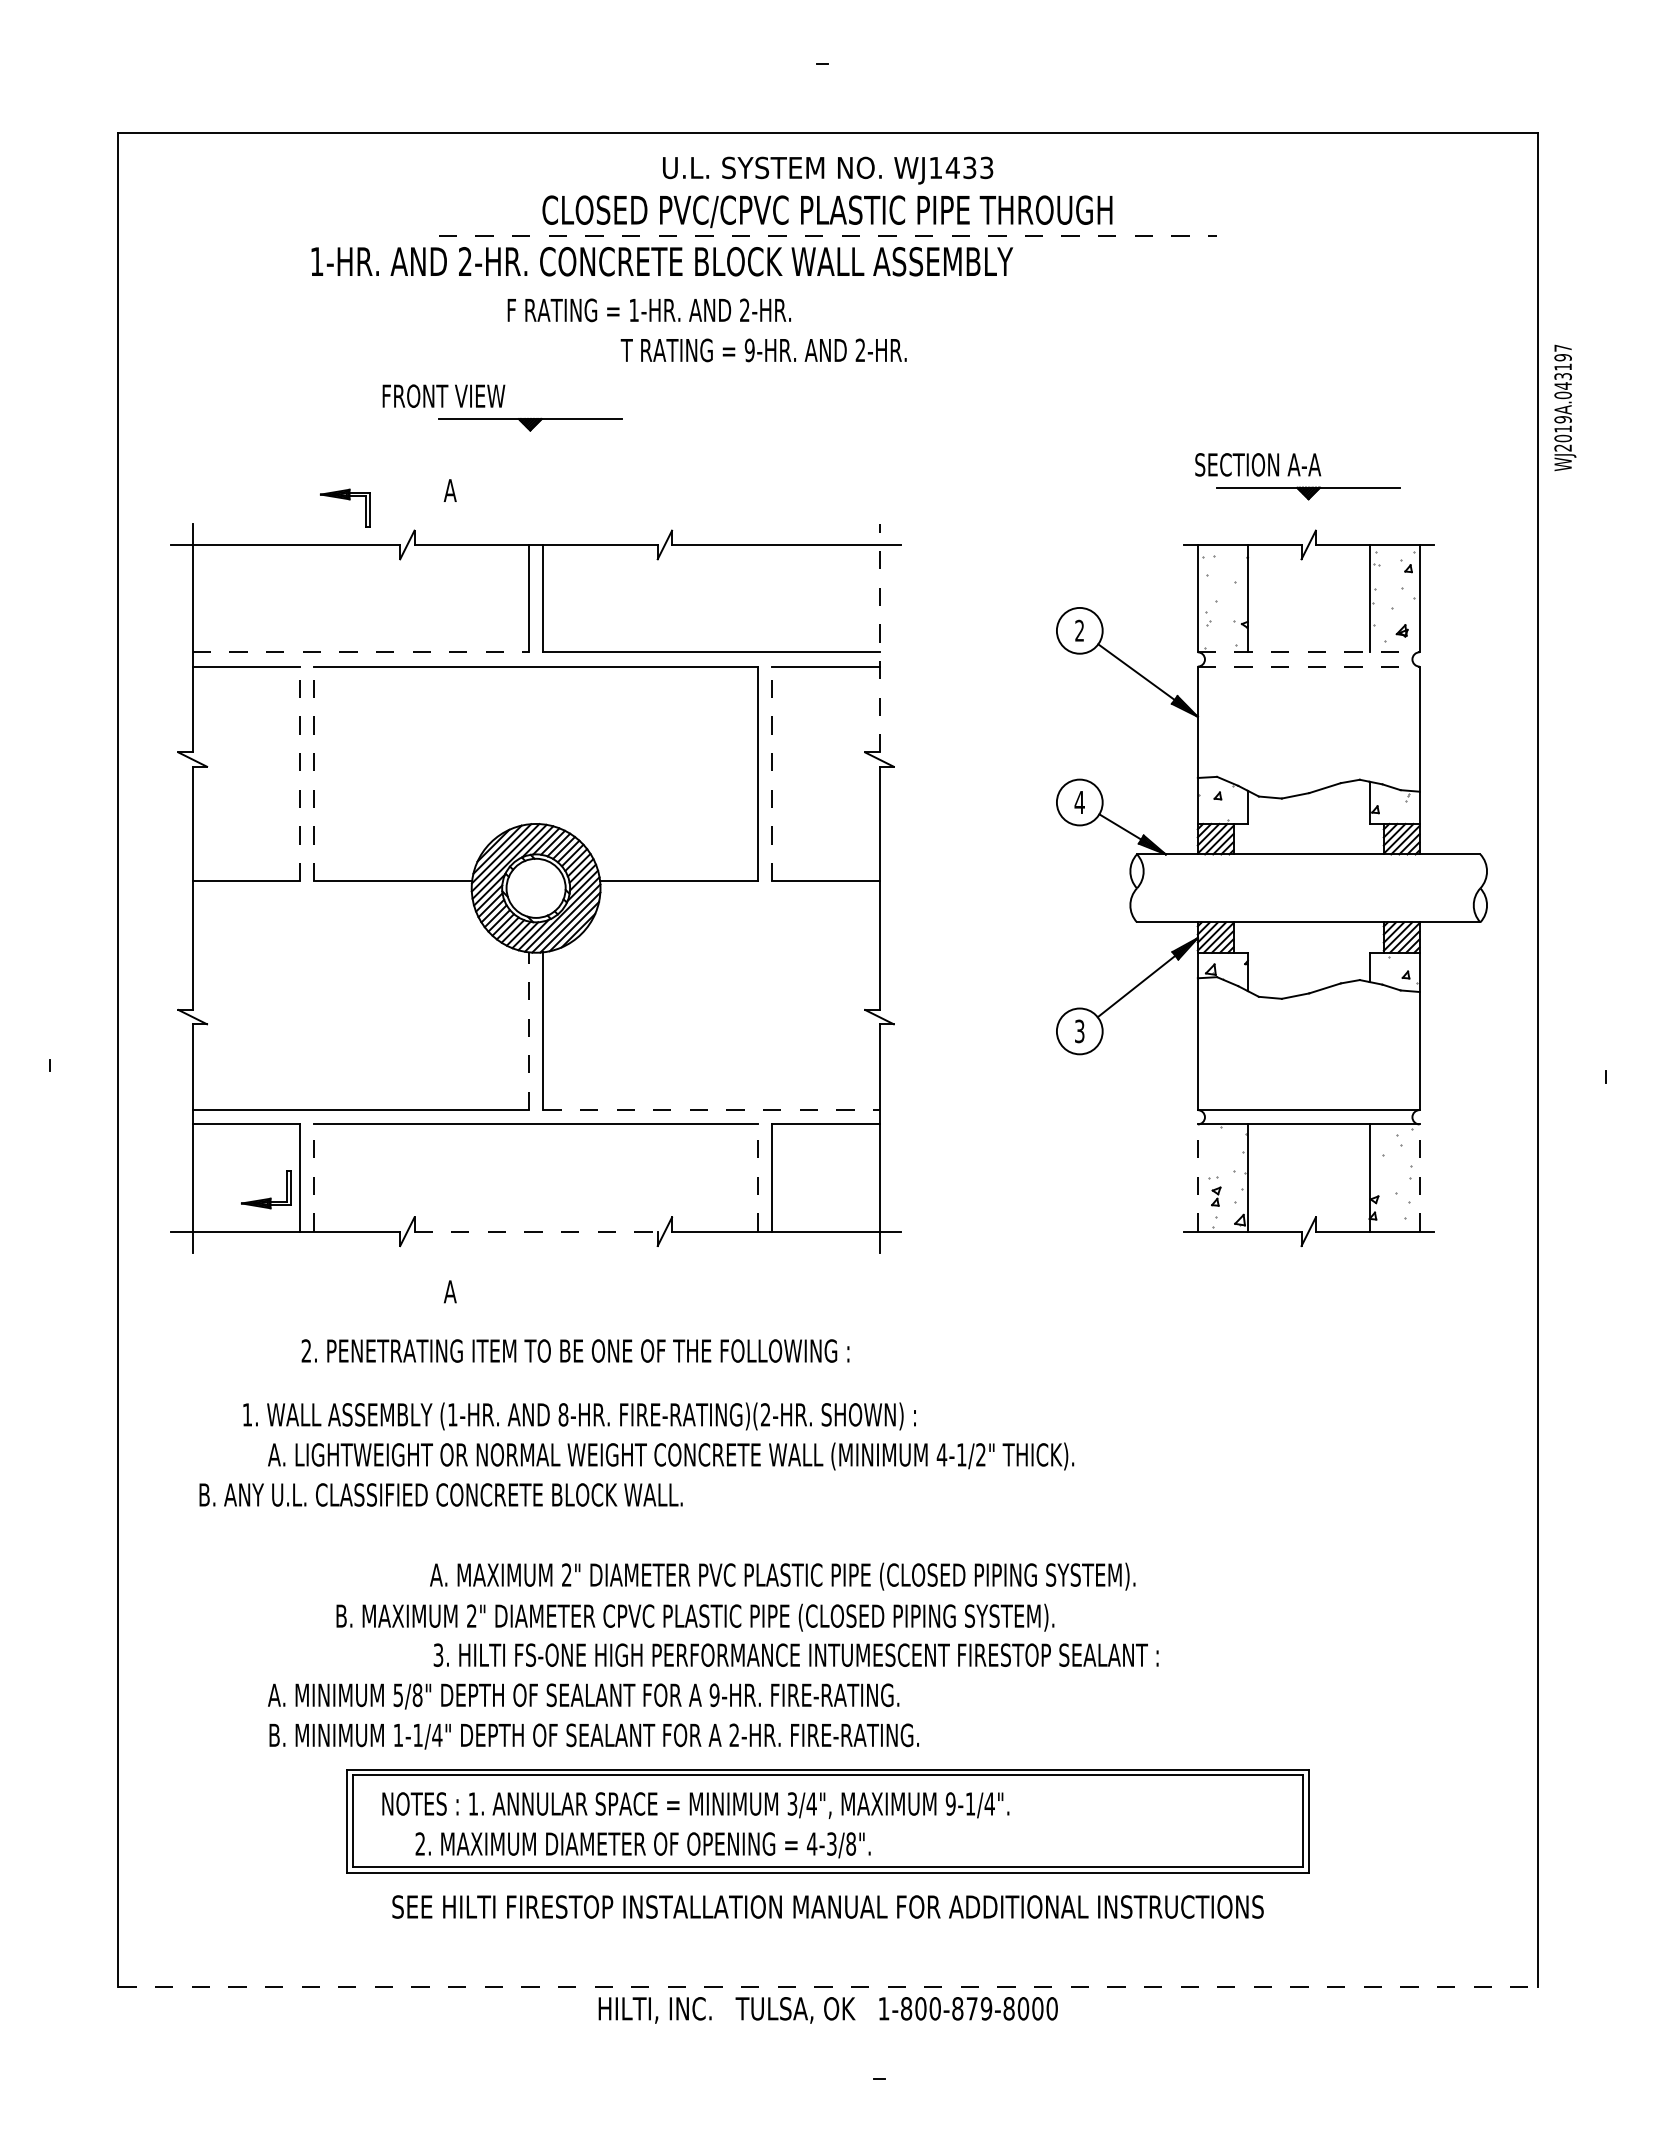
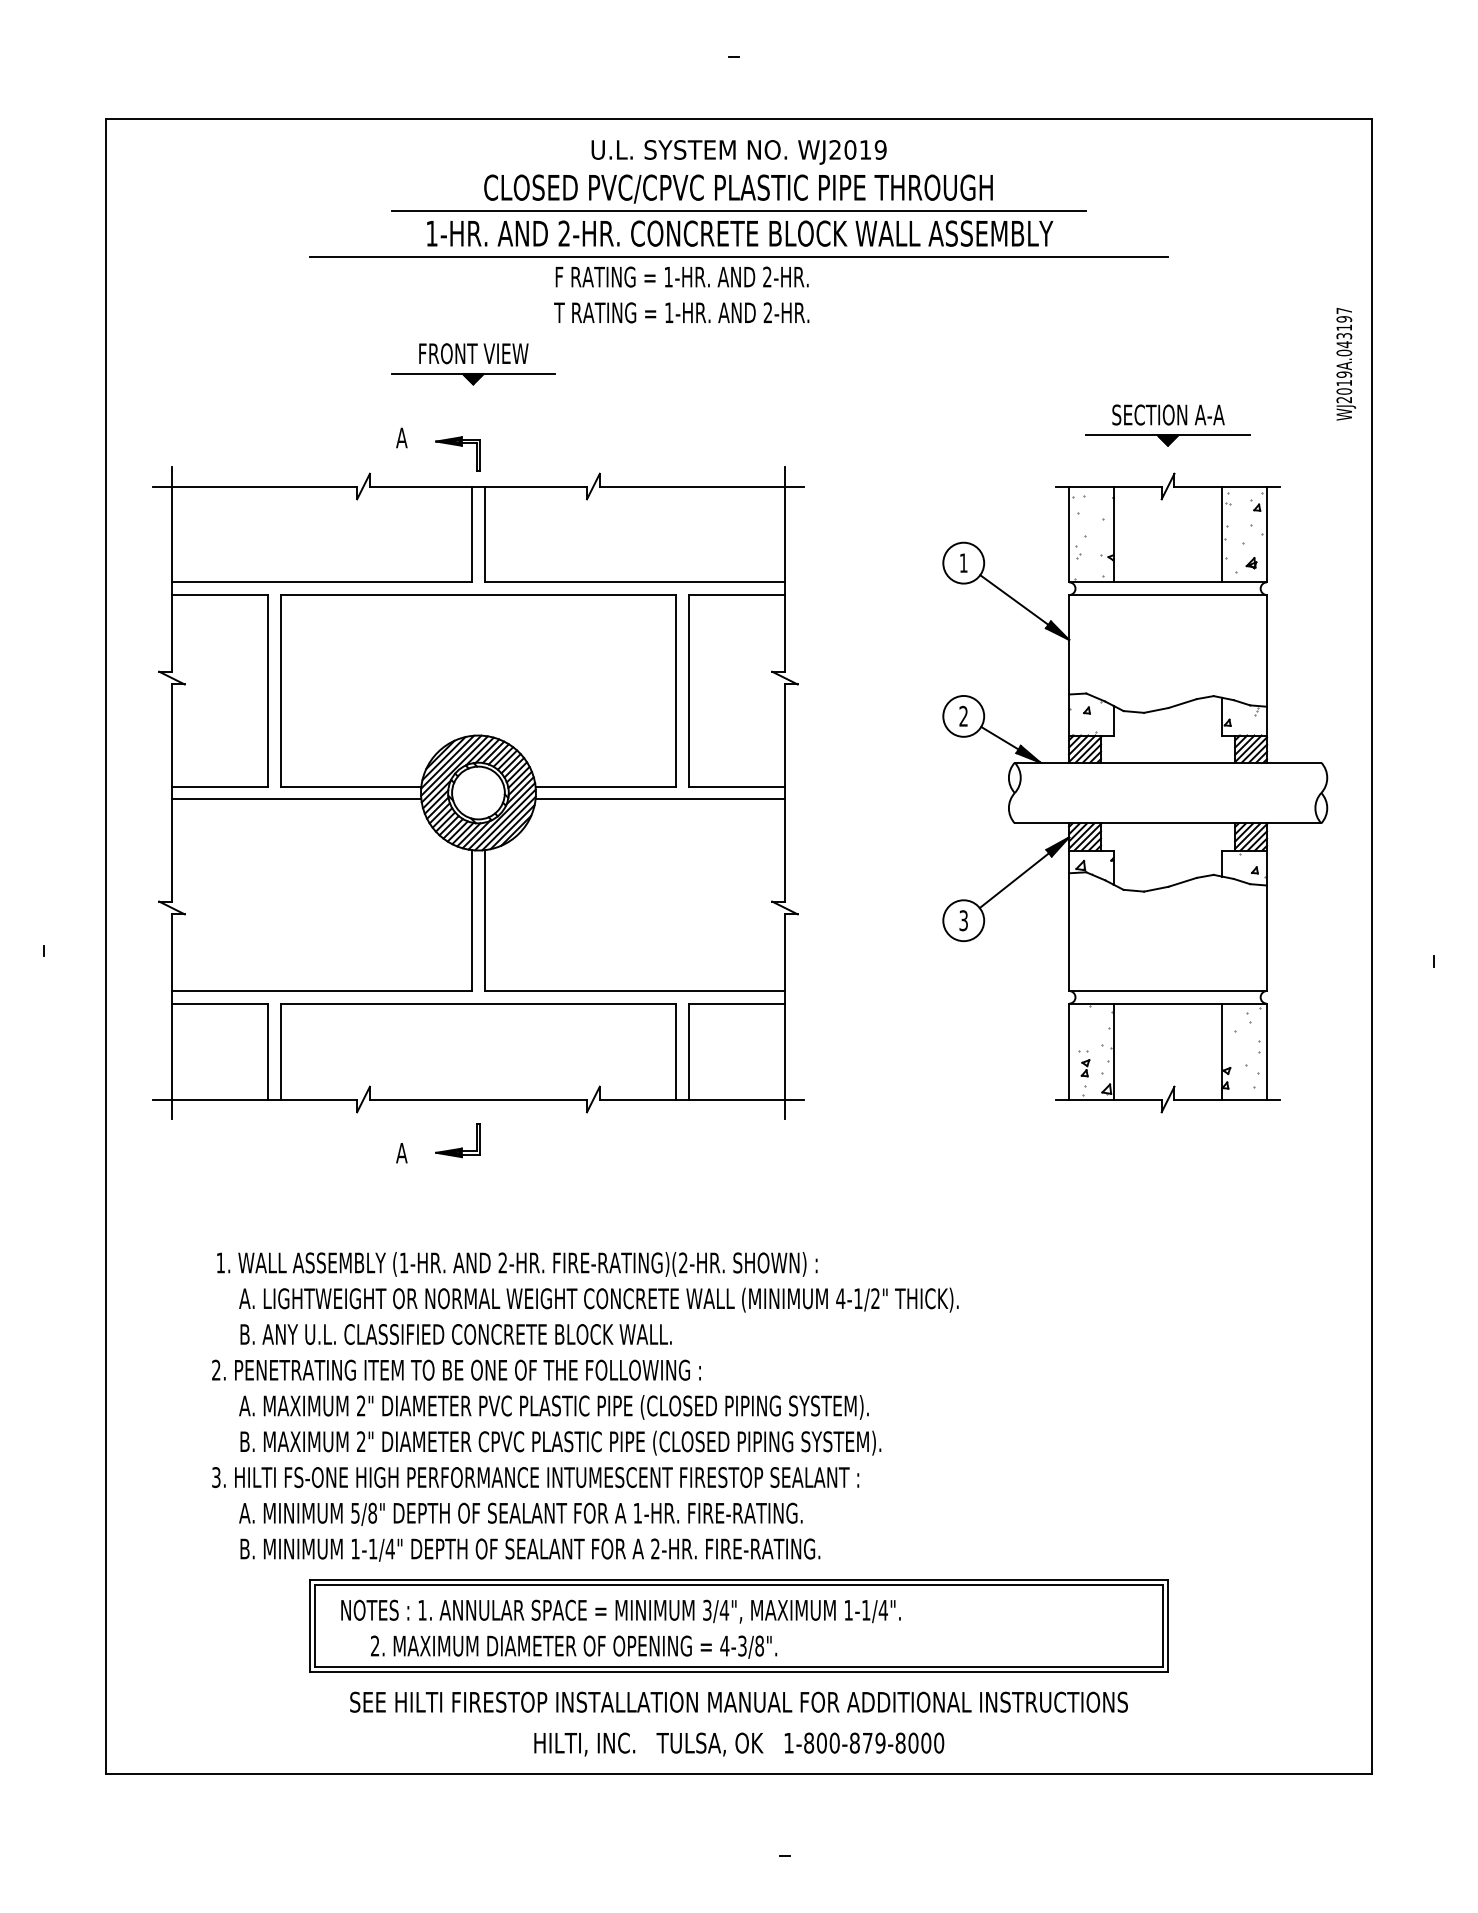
text: (961, 167) -> (858, 149), WJ1433 -> WJ2019
line: (828, 235) -> (739, 210), dashed -> solid
text: (662, 261) -> (740, 233), moved
line: (827, 287) -> (738, 256), added
text: (648, 310) -> (681, 277), moved
text: (749, 350) -> (668, 312), 9-HR. -> 1-HR.
text: (443, 395) -> (473, 353), moved
text: (1565, 407) -> (1346, 363), moved
text: (1258, 464) -> (1168, 414), moved
part: (348, 500) -> (460, 446), moved
text: (1079, 630) -> (963, 562), 2 -> 1
line: (879, 637) -> (784, 569), dashed -> solid
line: (361, 652) -> (322, 582), dashed -> solid
line: (1308, 652) -> (1167, 582), dashed -> solid
line: (1308, 666) -> (1167, 594), dashed -> solid
line: (300, 773) -> (268, 690), dashed -> solid
line: (314, 773) -> (280, 690), dashed -> solid
line: (772, 773) -> (689, 690), dashed -> solid
text: (1079, 801) -> (963, 715), 4 -> 2
line: (332, 895) -> (296, 799), added
line: (739, 895) -> (660, 799), added
line: (528, 1031) -> (471, 920), dashed -> solid
line: (711, 1110) -> (635, 991), dashed -> solid
line: (314, 1178) -> (280, 1052), dashed -> solid
line: (757, 1178) -> (676, 1052), dashed -> solid
line: (1197, 1178) -> (1068, 1052), dashed -> solid
line: (1419, 1178) -> (1266, 1052), dashed -> solid
part: (269, 1197) -> (460, 1147), moved
line: (536, 1231) -> (478, 1099), dashed -> solid
text: (575, 1350) -> (456, 1369), moved
text: (563, 1414) -> (502, 1262), 8-HR. -> 2-HR.
text: (440, 1494) -> (455, 1334), moved
text: (782, 1576) -> (553, 1407), moved
text: (695, 1617) -> (560, 1442), moved
text: (795, 1654) -> (535, 1476), moved
text: (714, 1695) -> (637, 1513), 9-HR. -> 1-HR.
text: (950, 1803) -> (848, 1609), 9-1/4". -> 1-1/4".
line: (828, 1987) -> (739, 1774), dashed -> solid
text: (827, 2010) -> (738, 1744), moved

